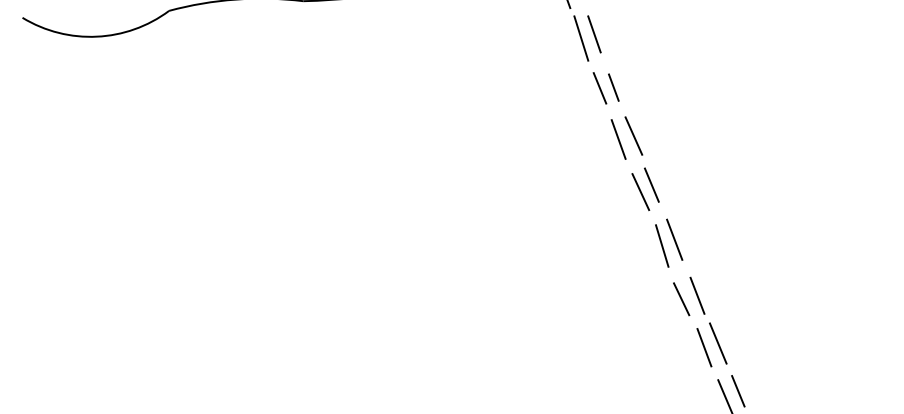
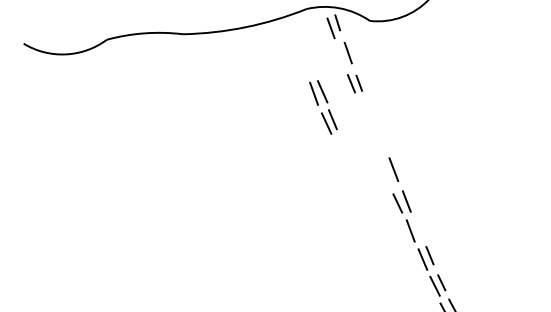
line: (580, 38) -> (340, 55), removed
part: (635, 163) -> (323, 107), moved
line: (661, 246) -> (386, 173), removed
line: (718, 343) -> (418, 228), removed

